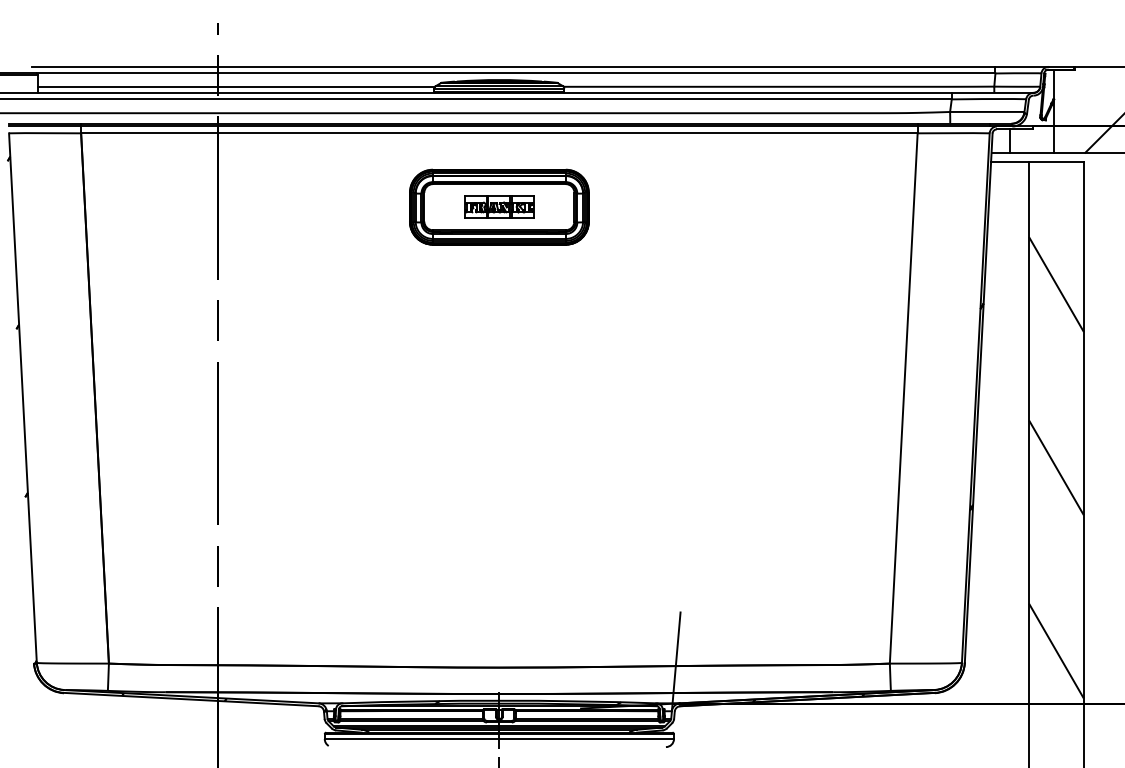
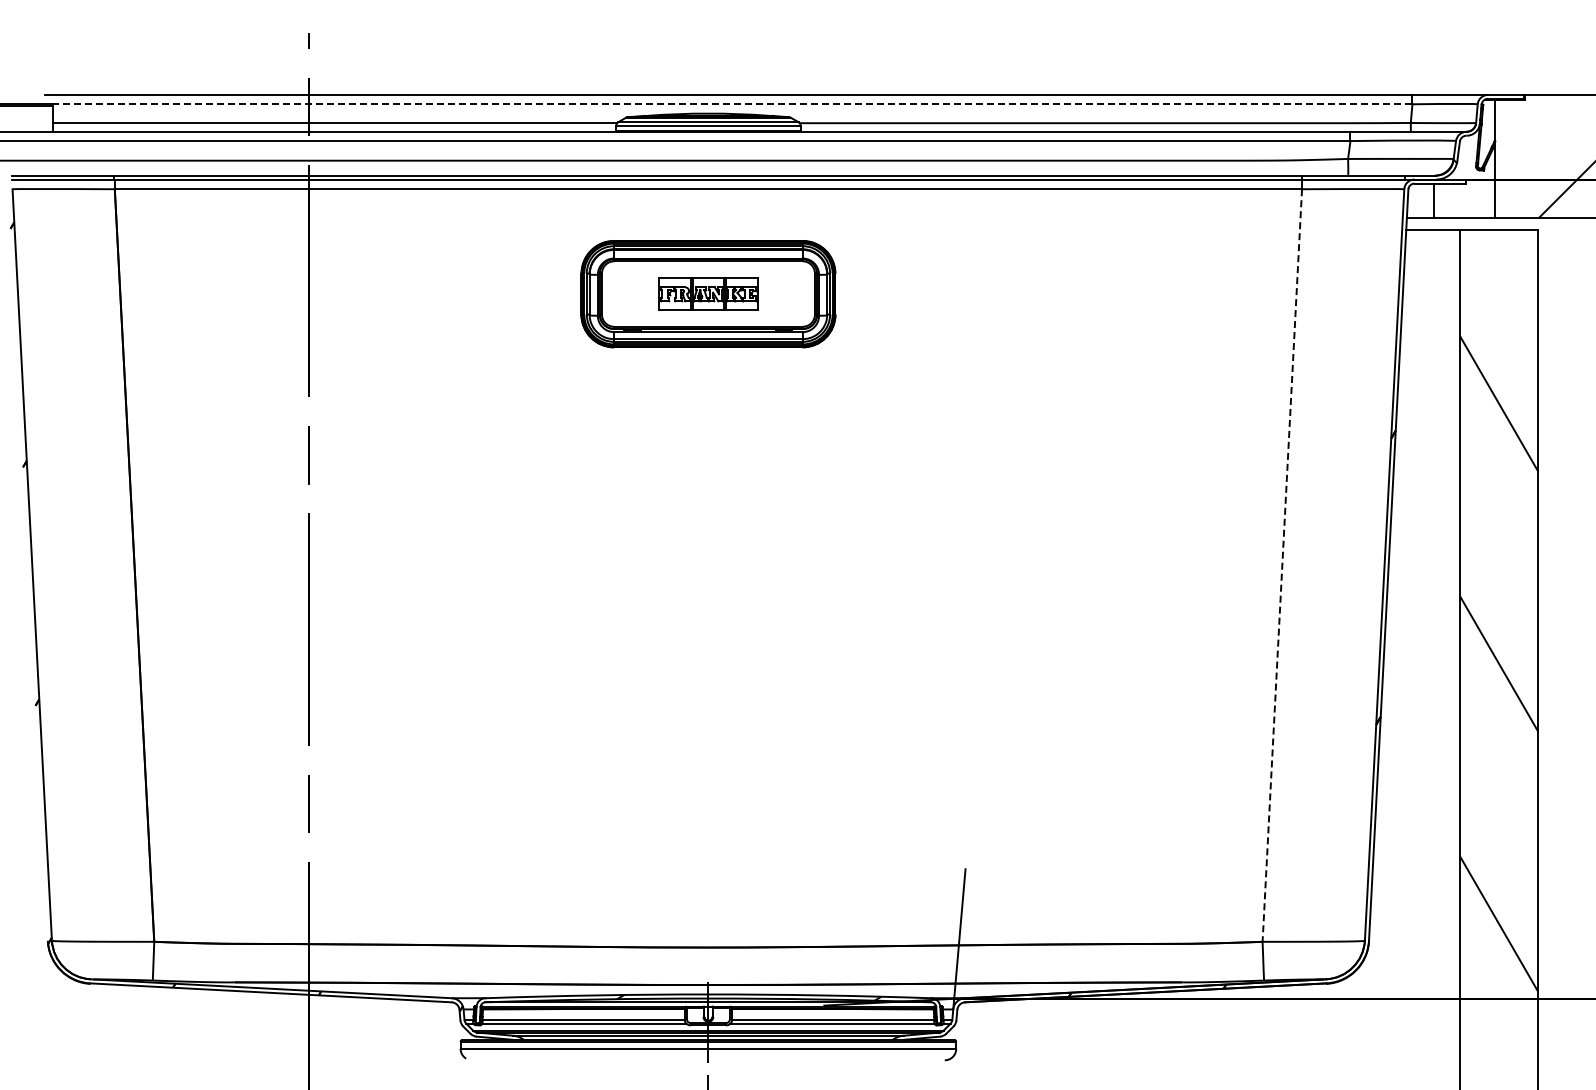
line: (516, 73) -> (732, 104), solid -> dashed
line: (903, 398) -> (1282, 565), solid -> dashed

